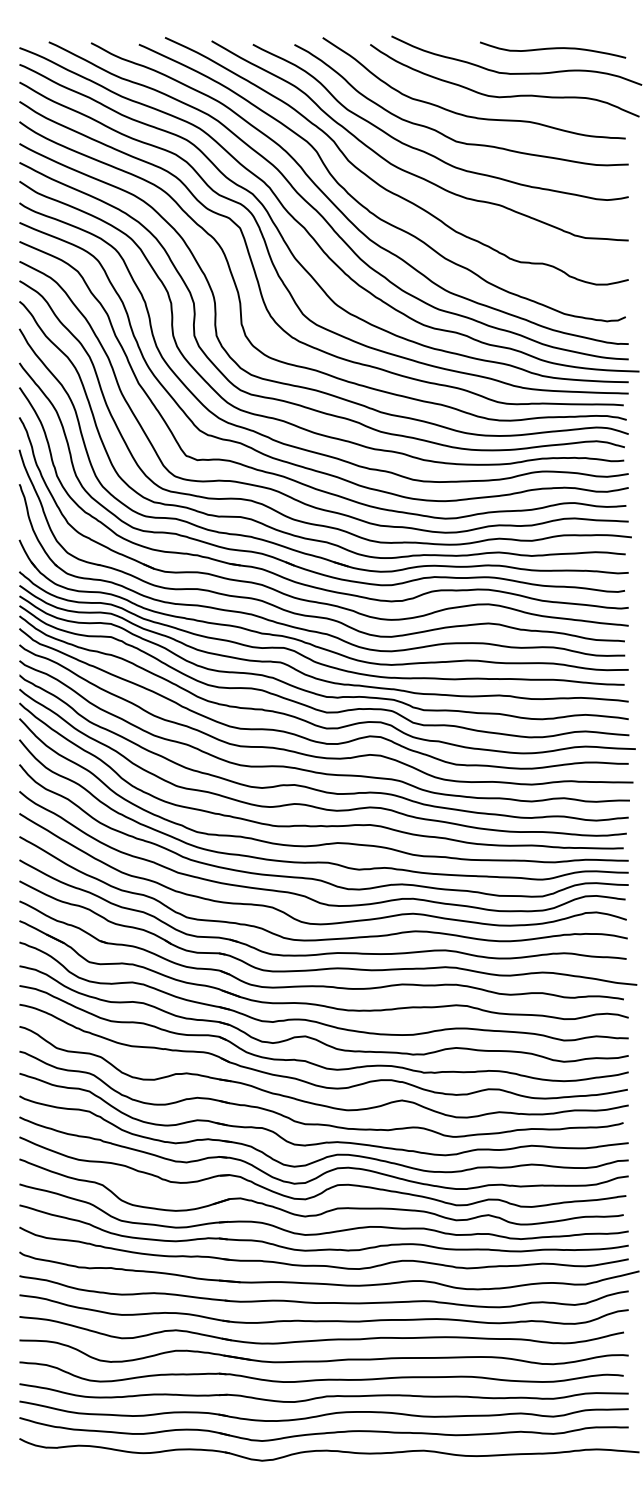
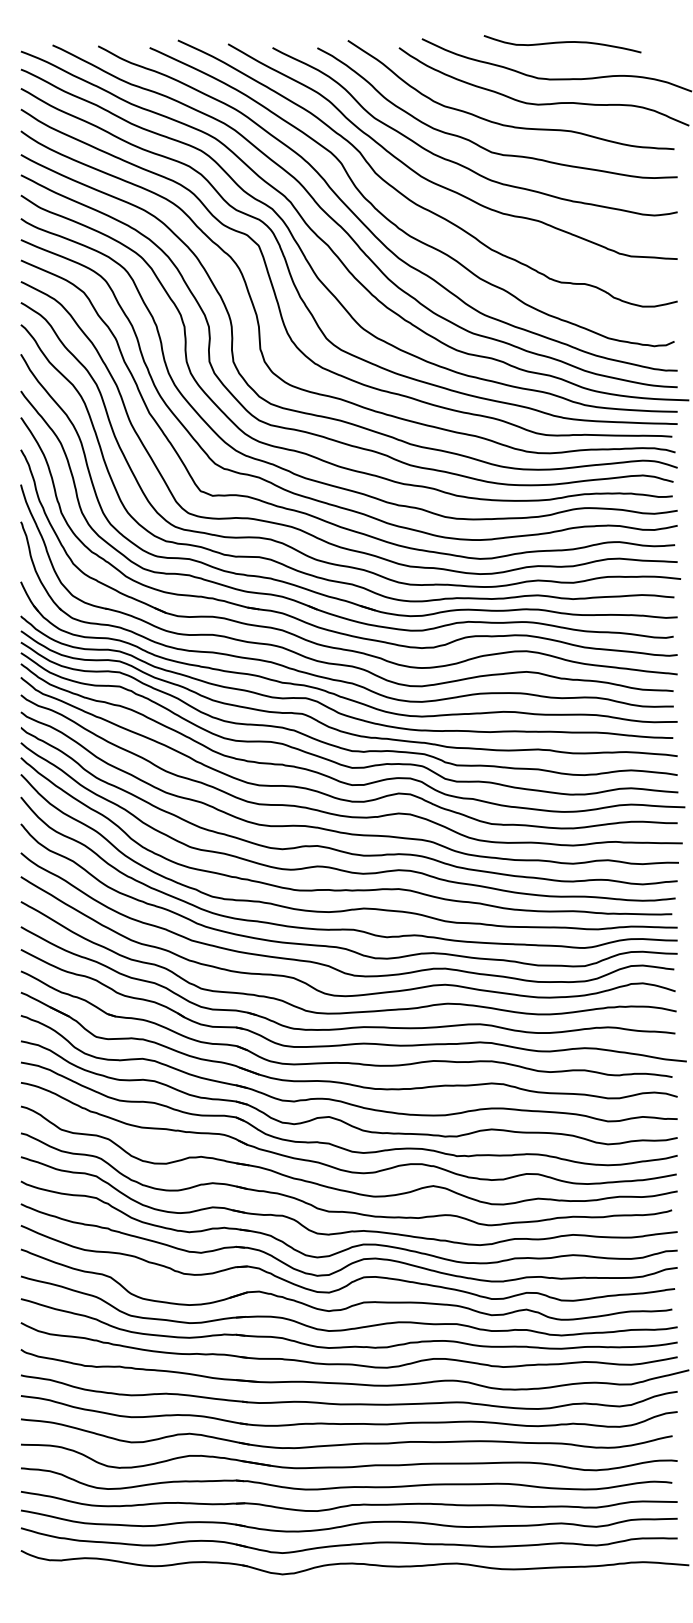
curve: (553, 49) -> (563, 43), moved

